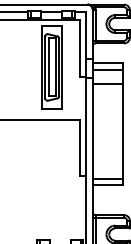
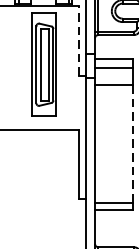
line: (80, 47) -> (79, 40), solid -> dashed
line: (123, 131) -> (132, 143), solid -> dashed

